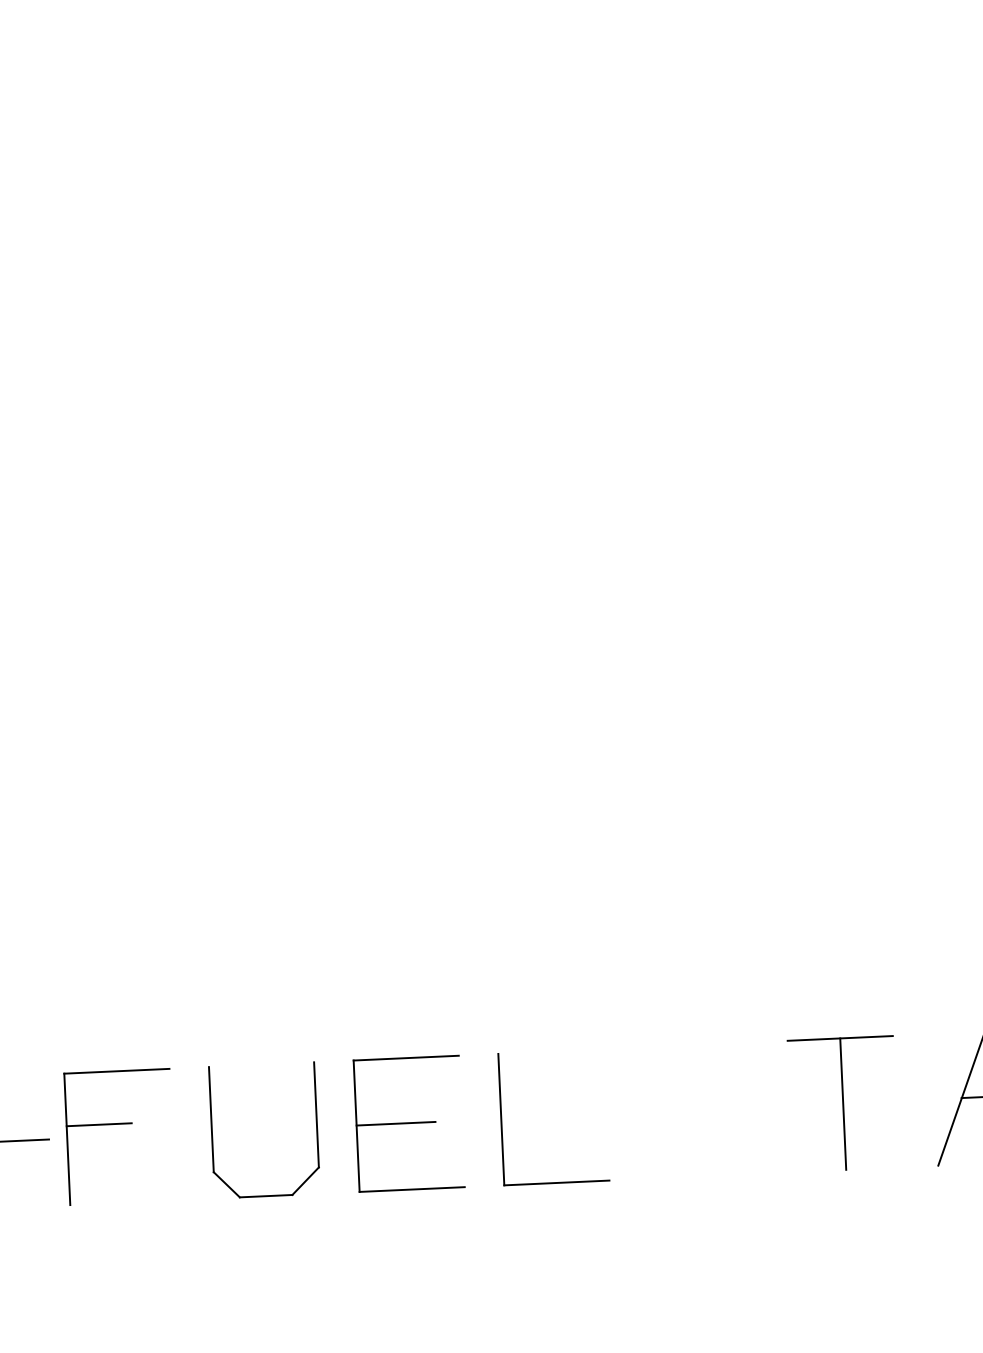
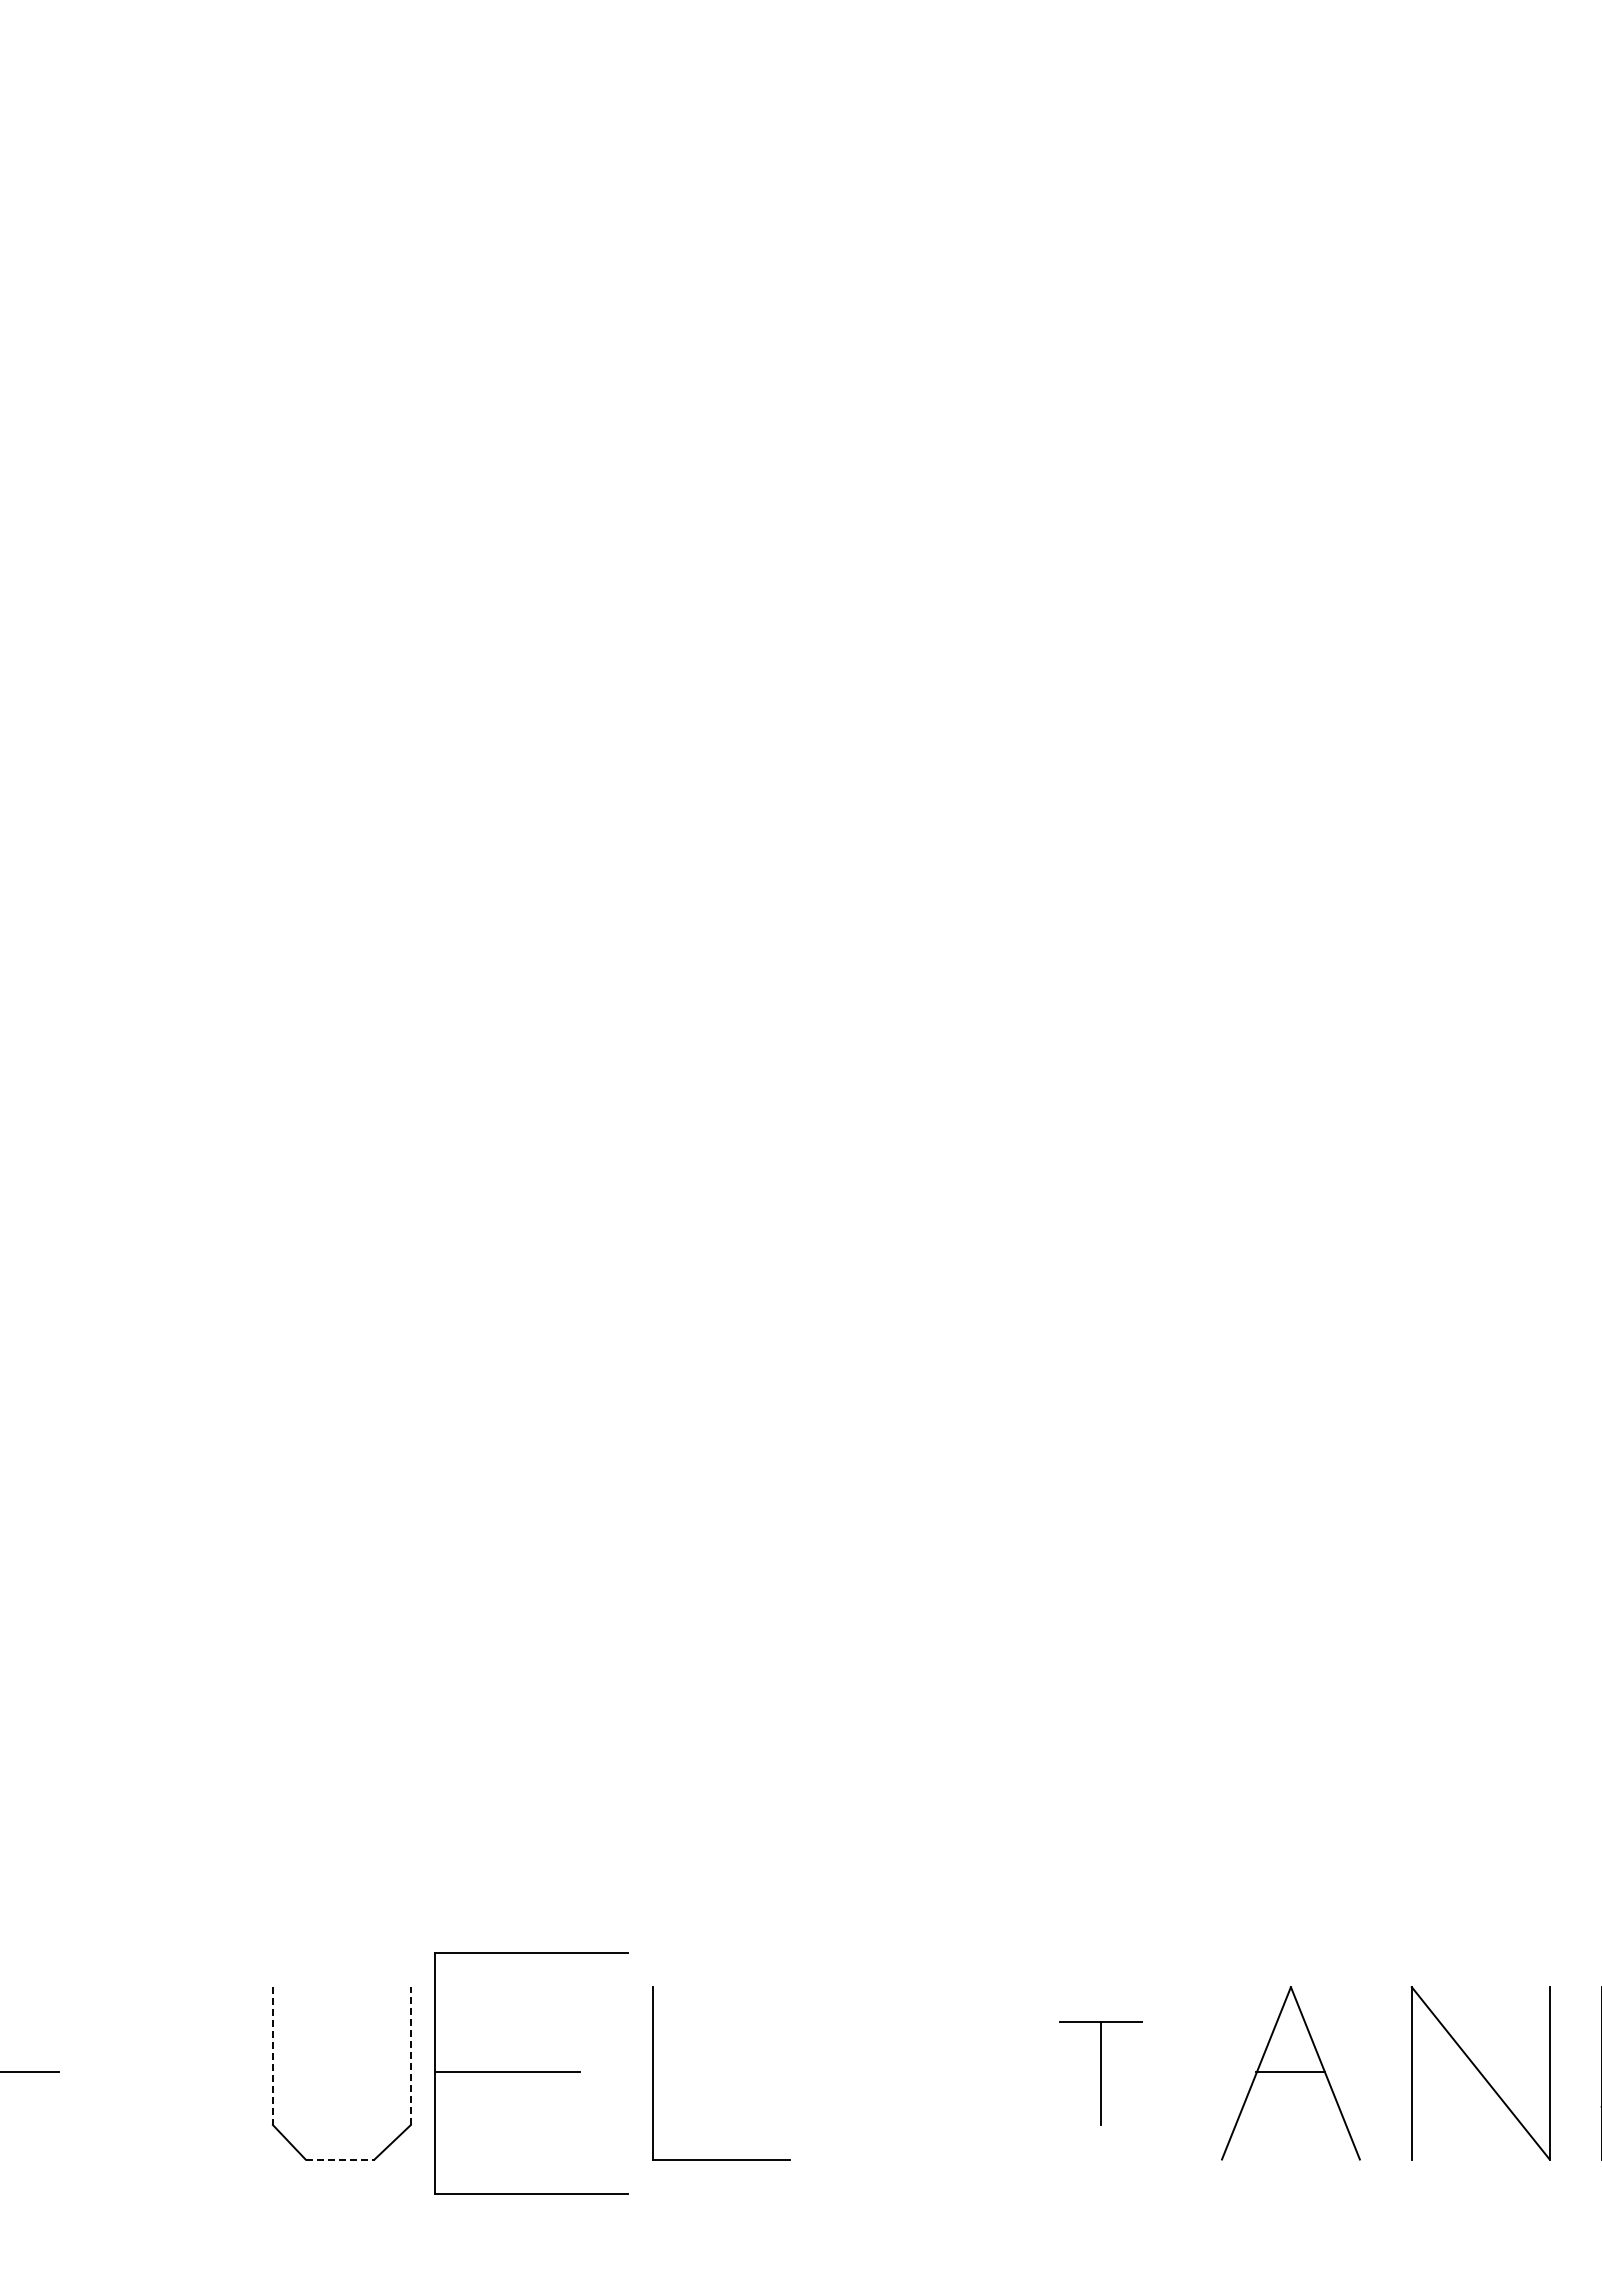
part: (842, 1104) -> (1100, 2073), size x0.6
line: (316, 1115) -> (410, 2056), solid -> dashed
line: (211, 1119) -> (272, 2056), solid -> dashed
part: (409, 1123) -> (531, 2073), size x1.4
part: (118, 1124) -> (151, 2056), removed
line: (266, 1196) -> (340, 2159), solid -> dashed

